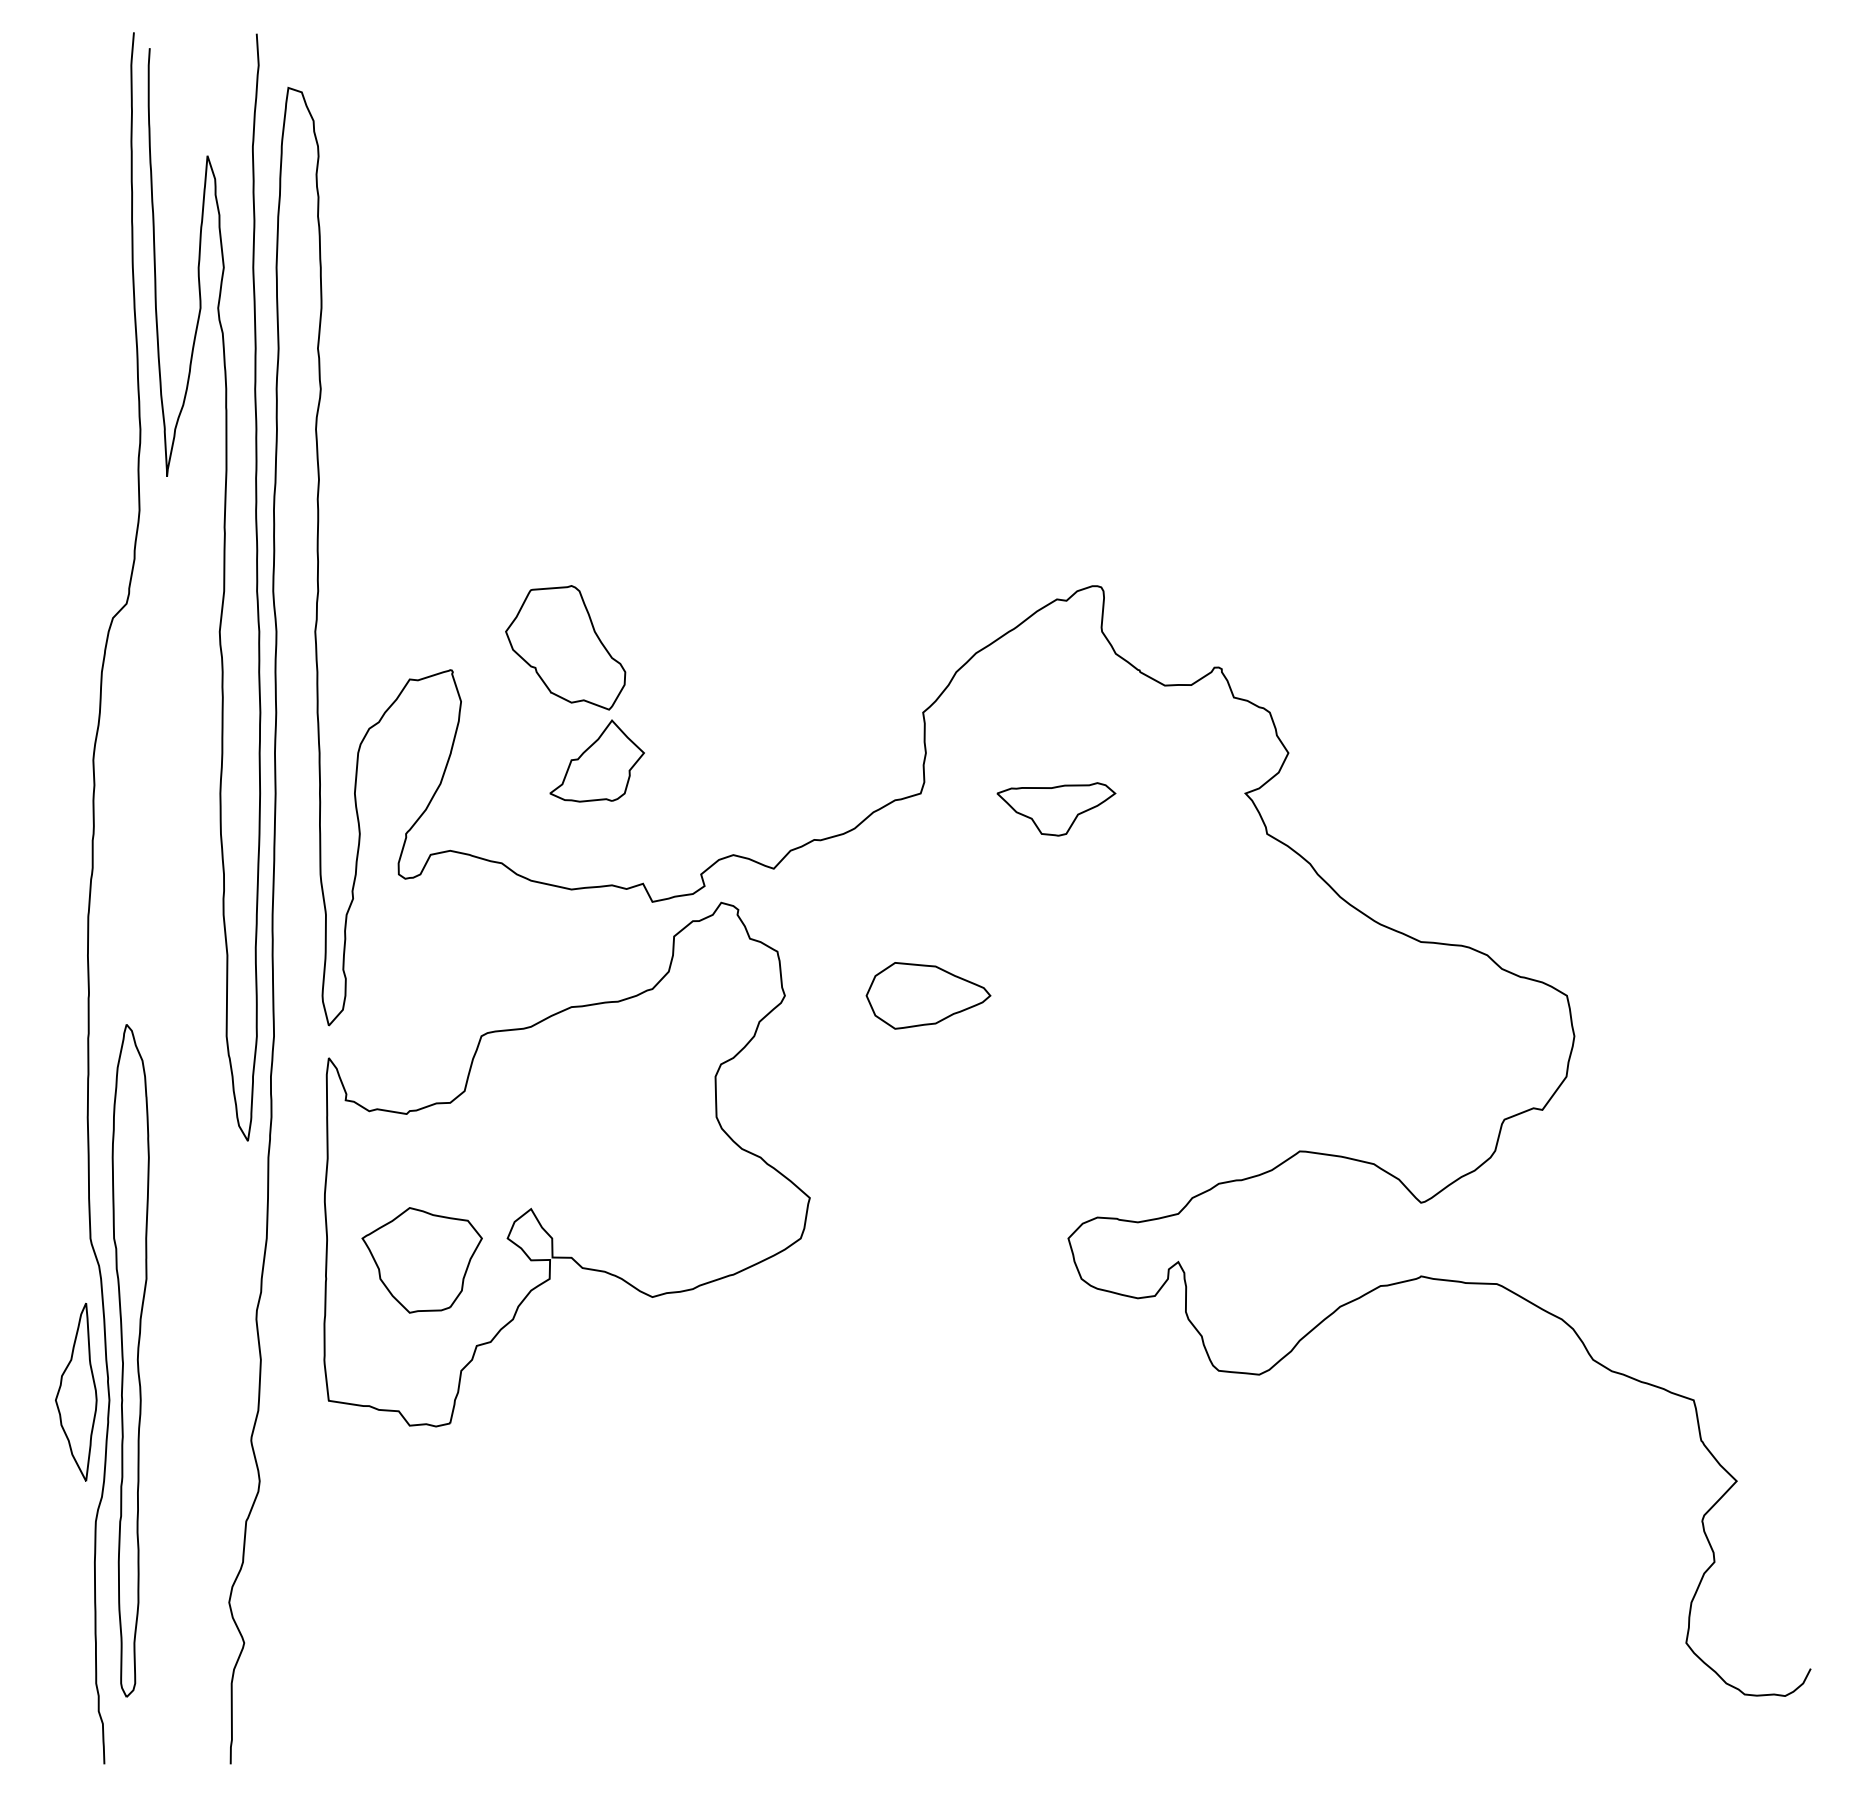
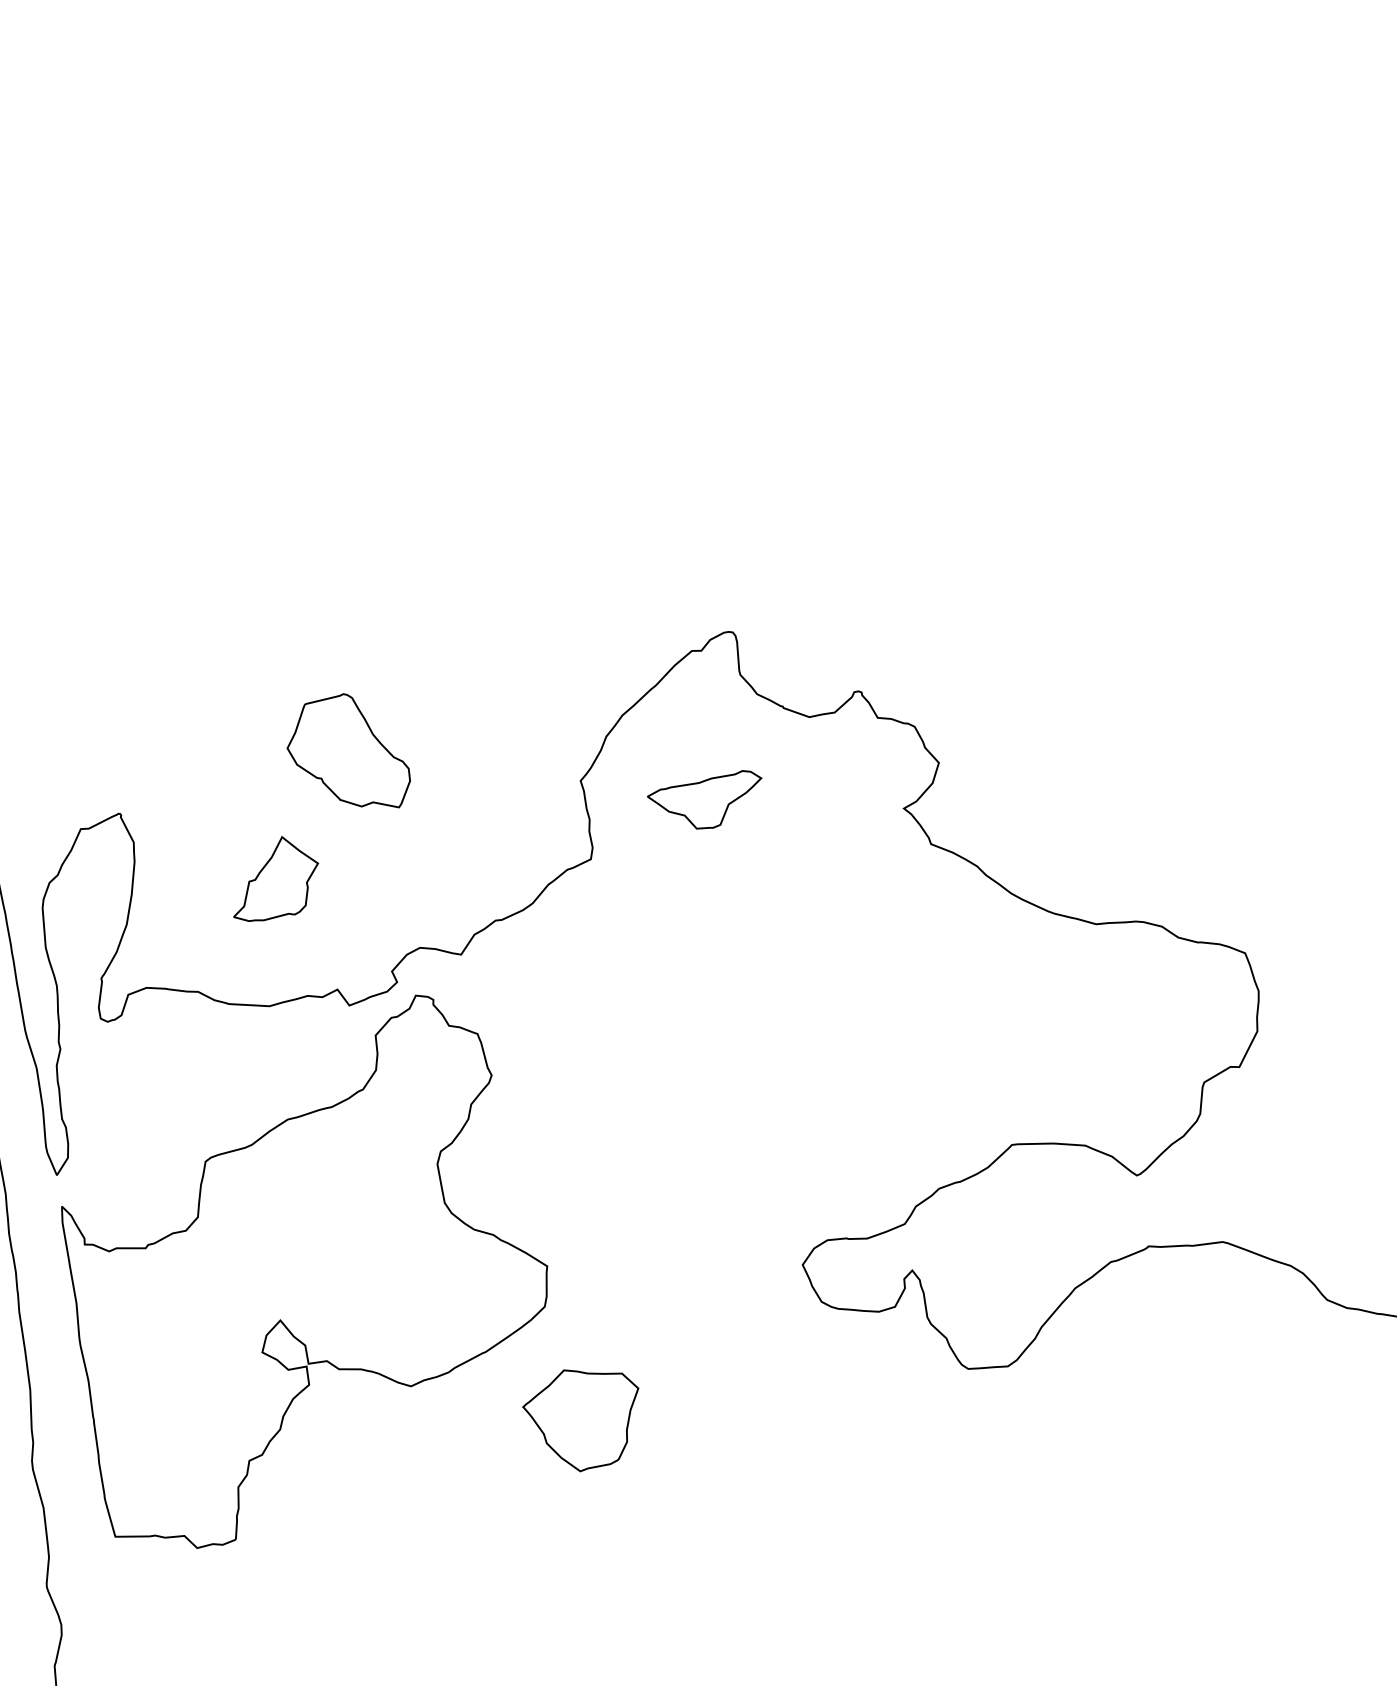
part: (565, 647) -> (347, 754), moved
part: (1056, 809) -> (707, 802), moved
part: (928, 995) -> (629, 1052), removed
part: (421, 1260) -> (583, 1419), moved

